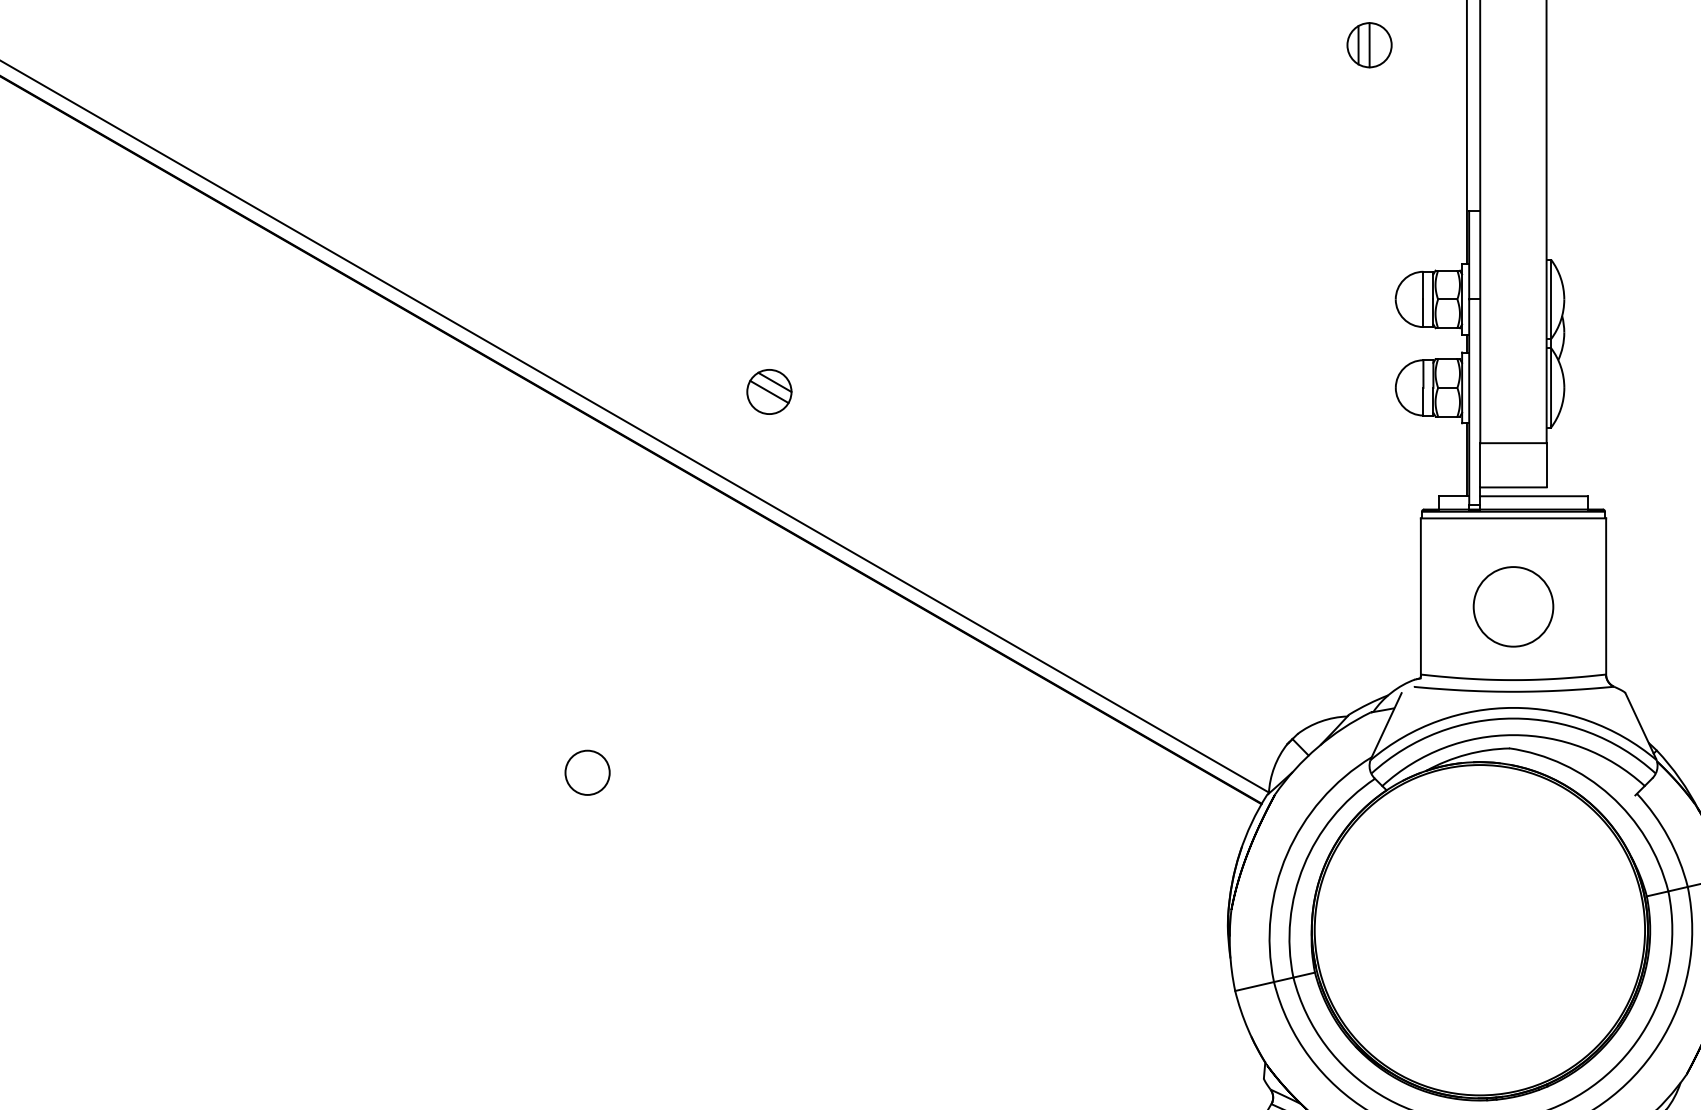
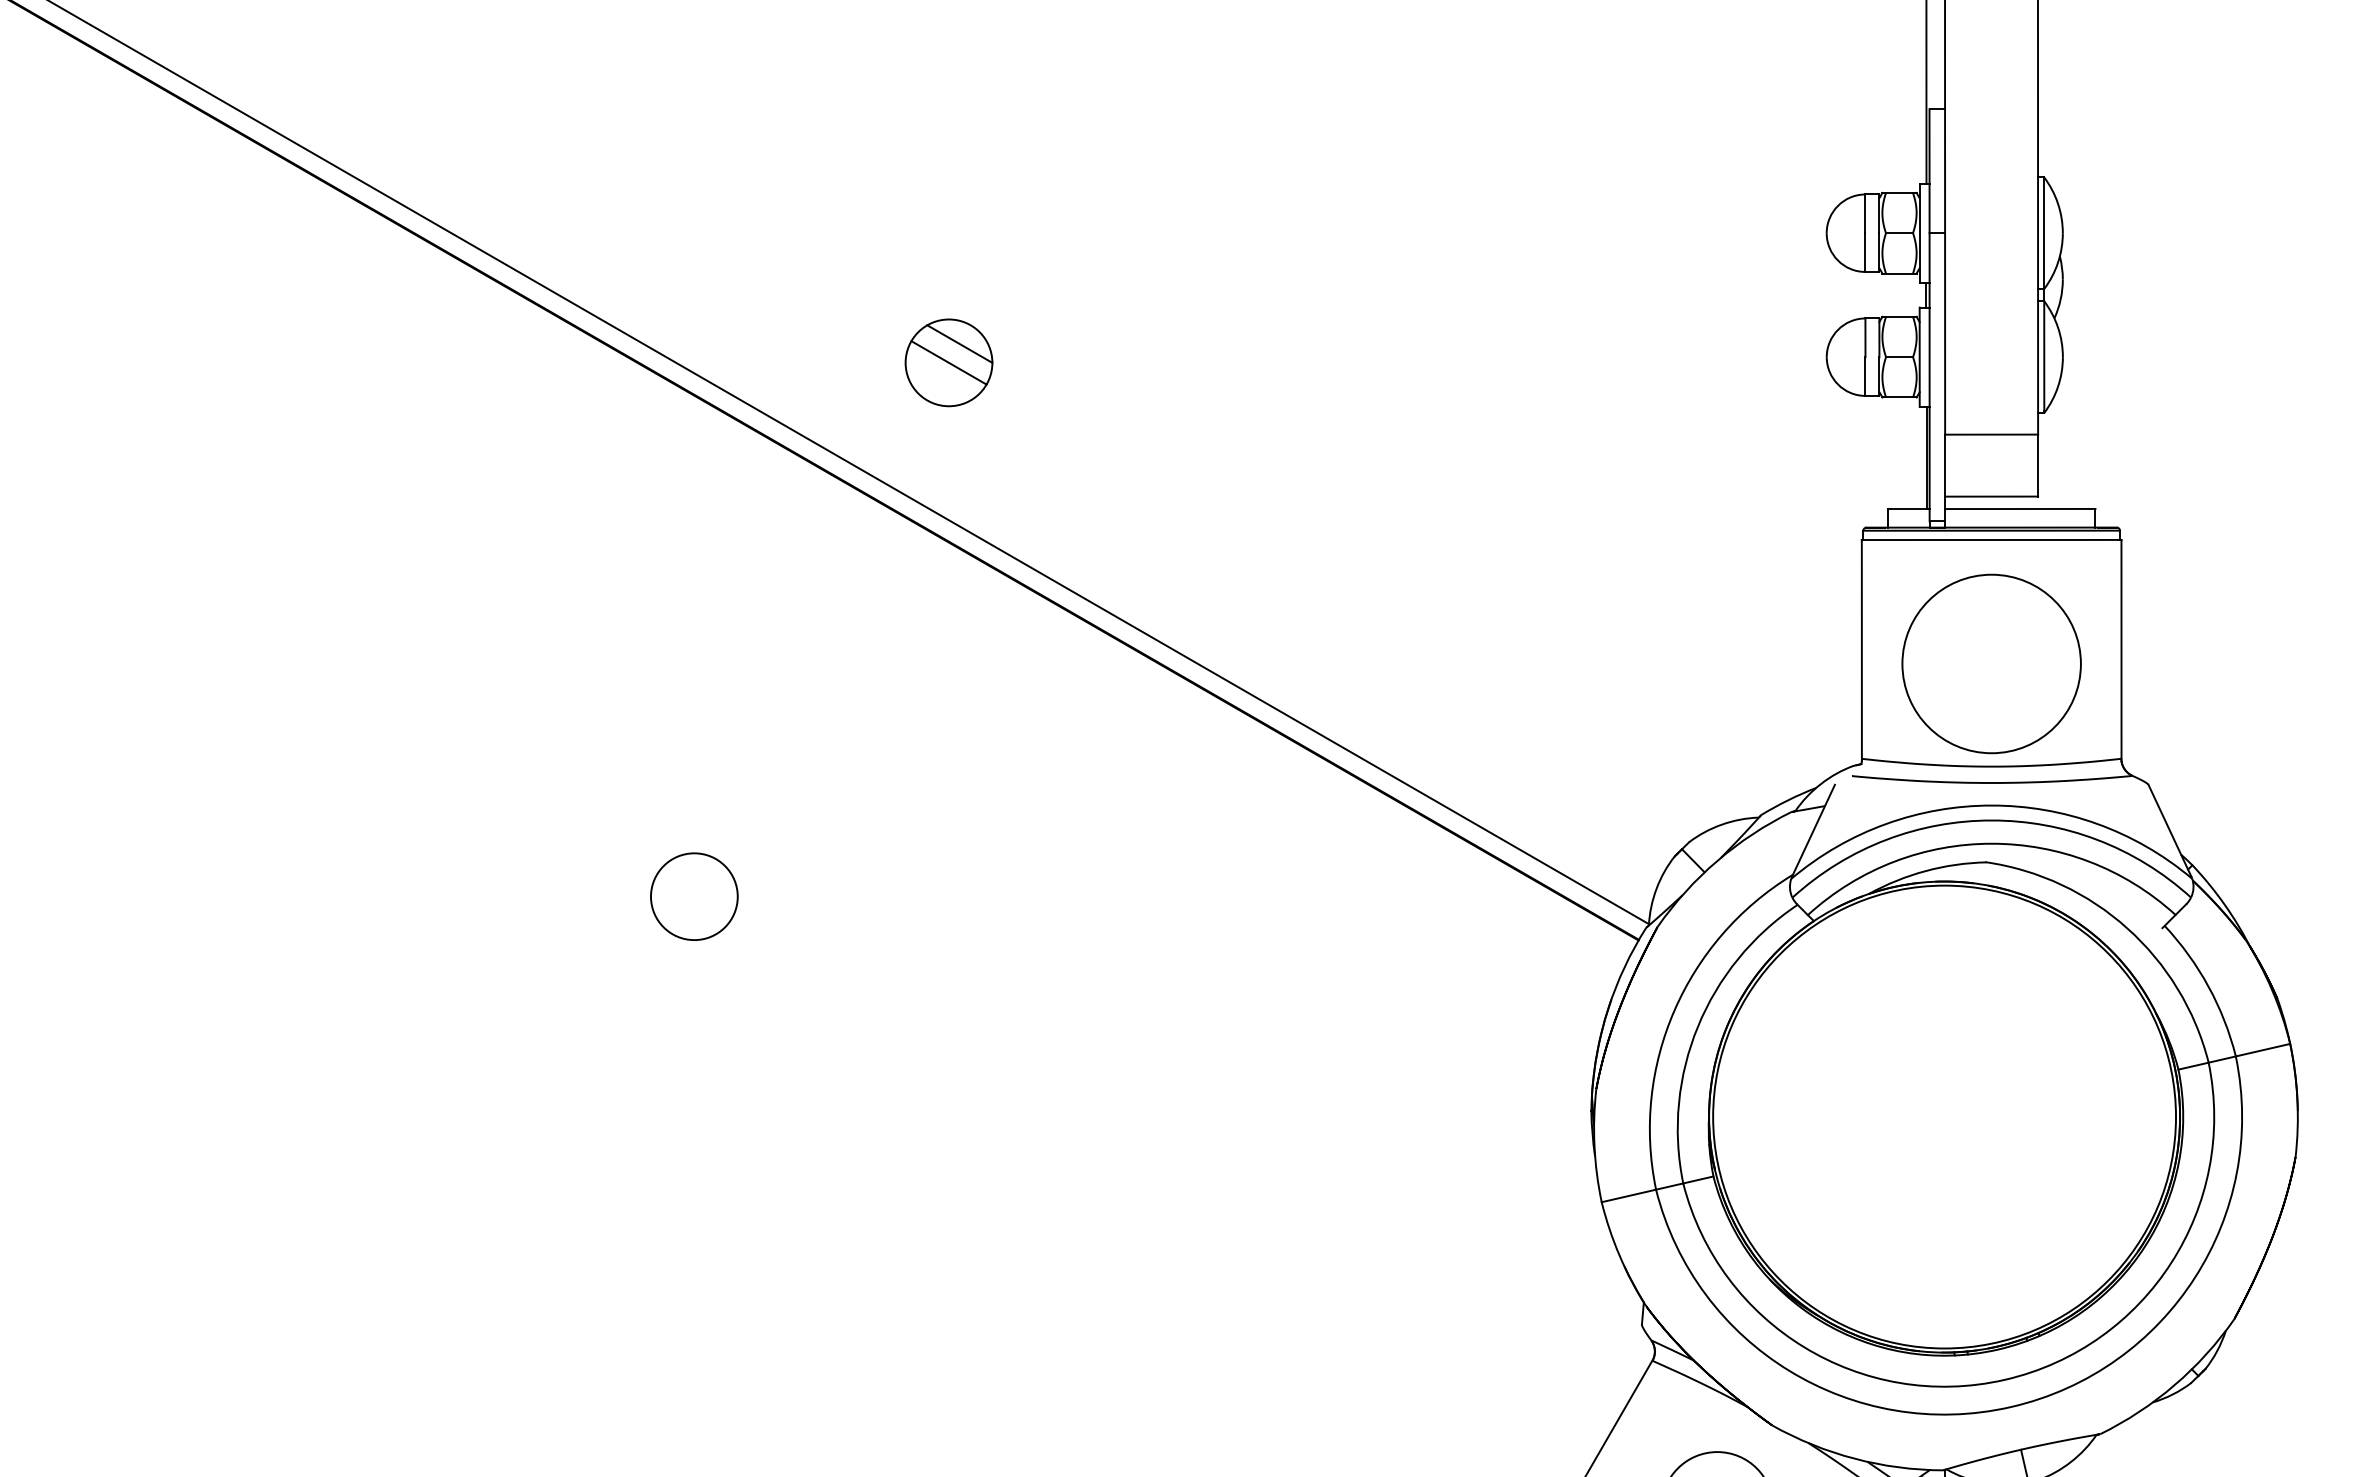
part: (769, 391) -> (949, 362), size x1.4
circle: (1513, 606) -> (1991, 663), size x1.6
circle: (587, 772) -> (694, 896), size x1.4

